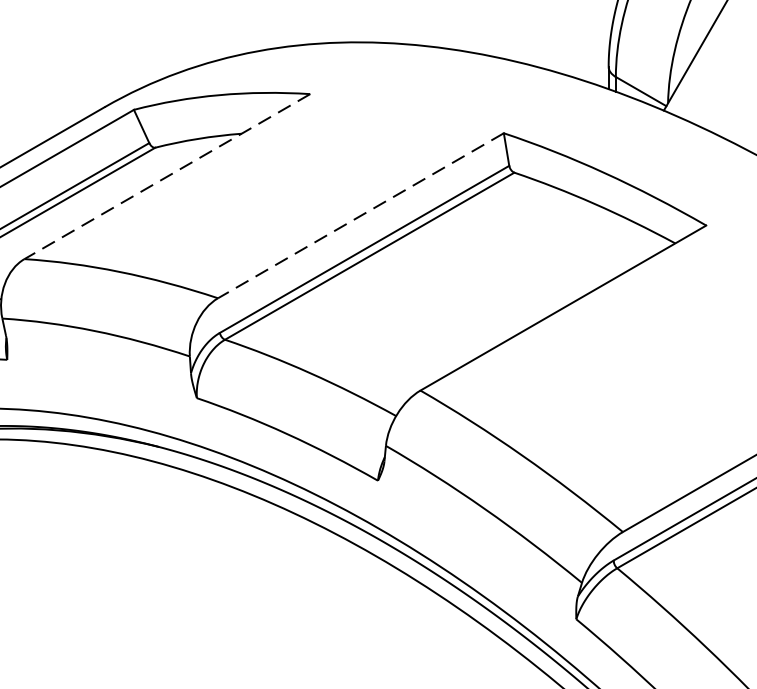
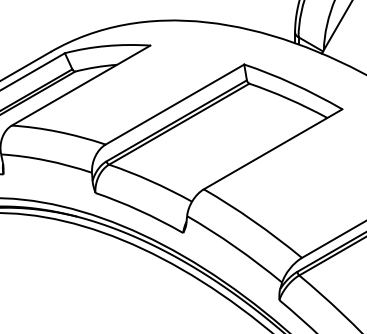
line: (166, 176) -> (80, 85), dashed -> solid
line: (359, 215) -> (174, 104), dashed -> solid

